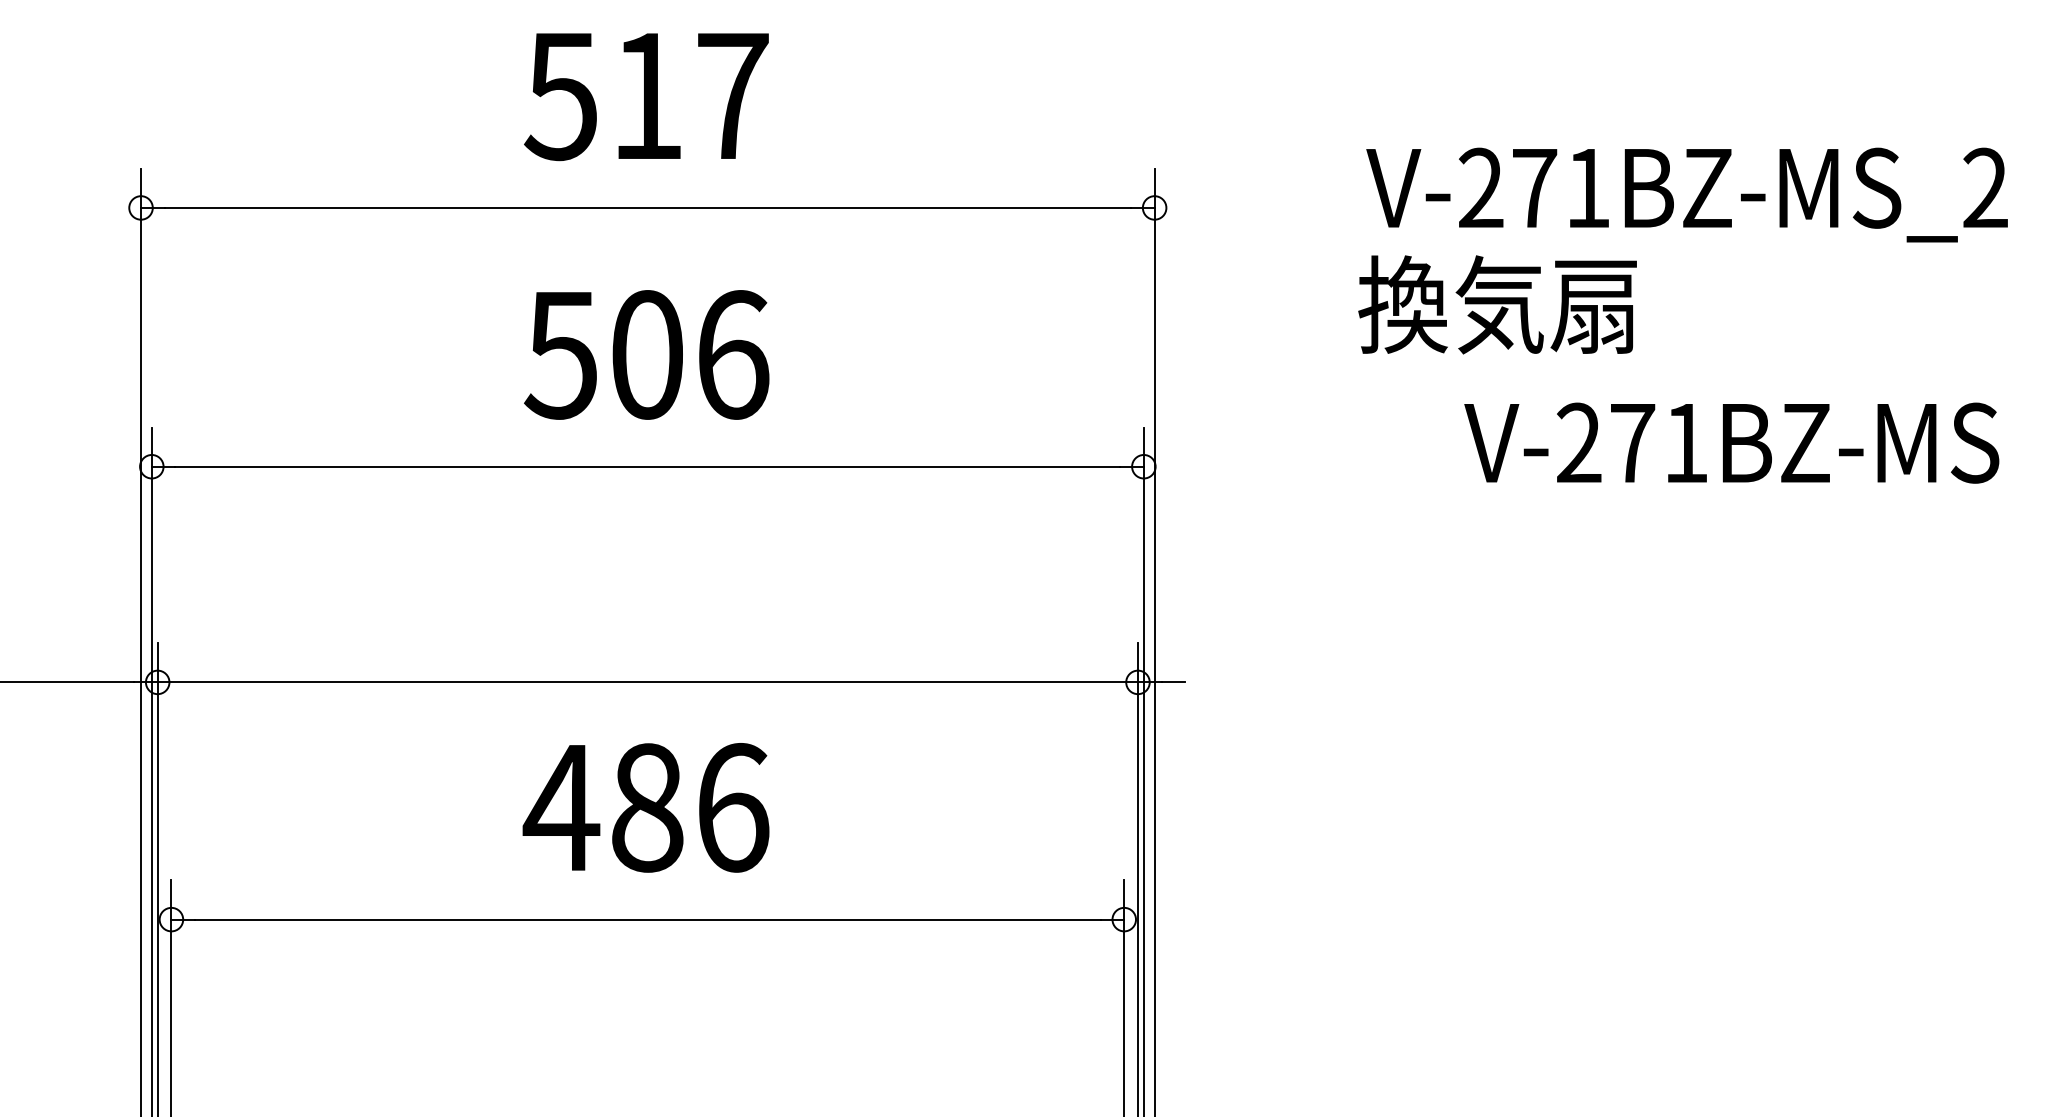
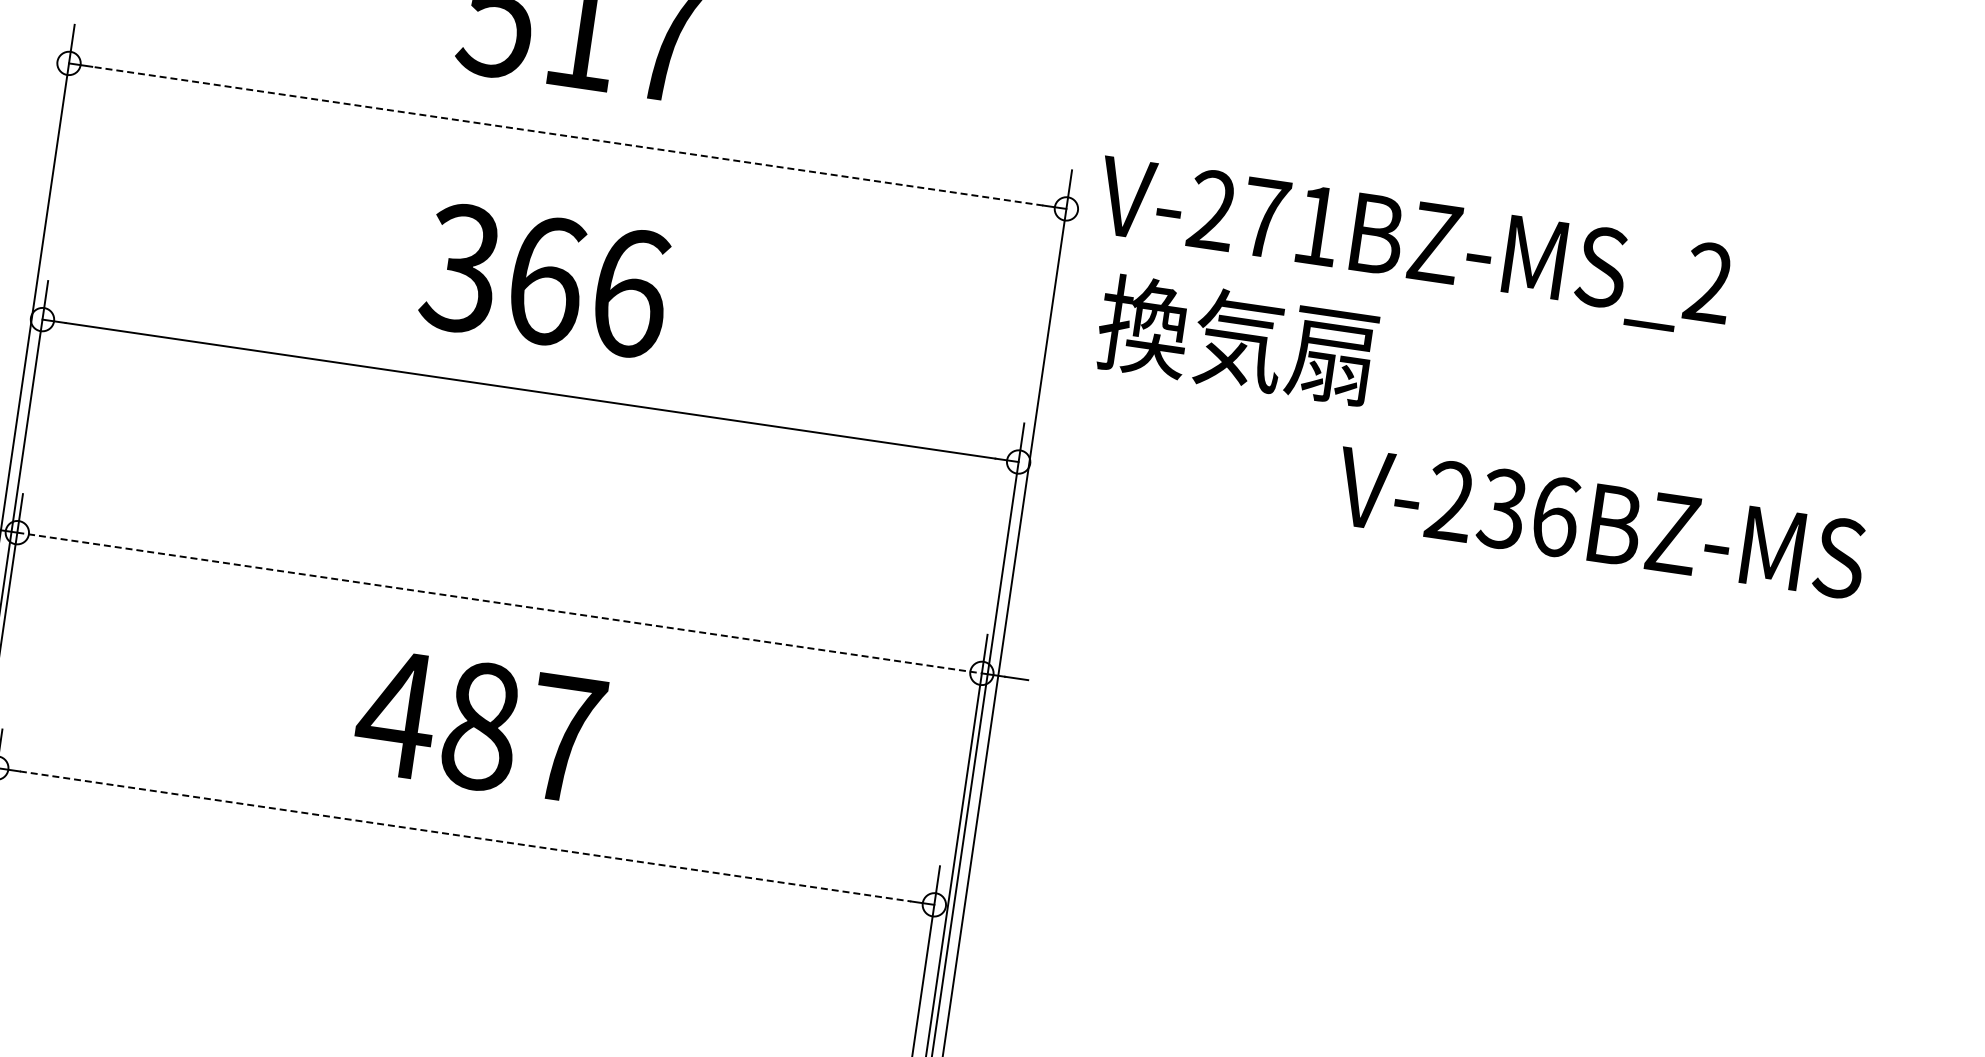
text: (1686, 194) -> (1413, 246), moved
line: (647, 207) -> (567, 135), solid -> dashed
text: (1497, 304) -> (1237, 339), moved
text: (603, 354) -> (503, 274), 506 -> 366
text: (1658, 442) -> (1528, 512), V-271BZ-MS -> V-236BZ-MS
line: (648, 682) -> (500, 603), solid -> dashed
text: (733, 807) -> (565, 738), 486 -> 487
line: (647, 919) -> (465, 836), solid -> dashed

